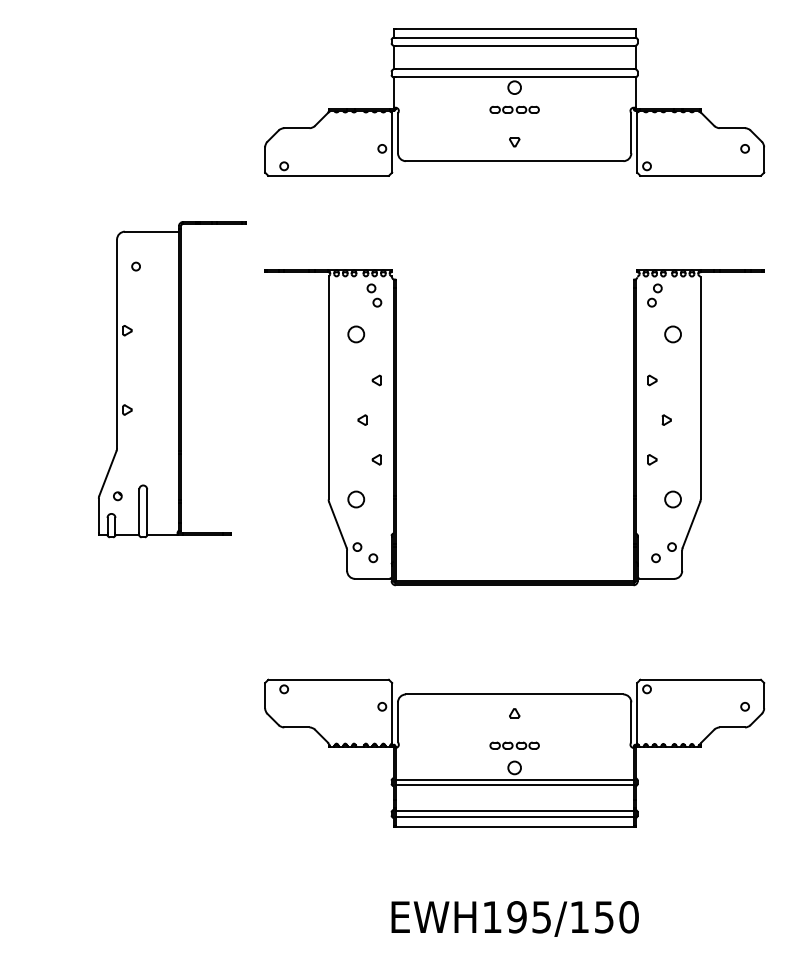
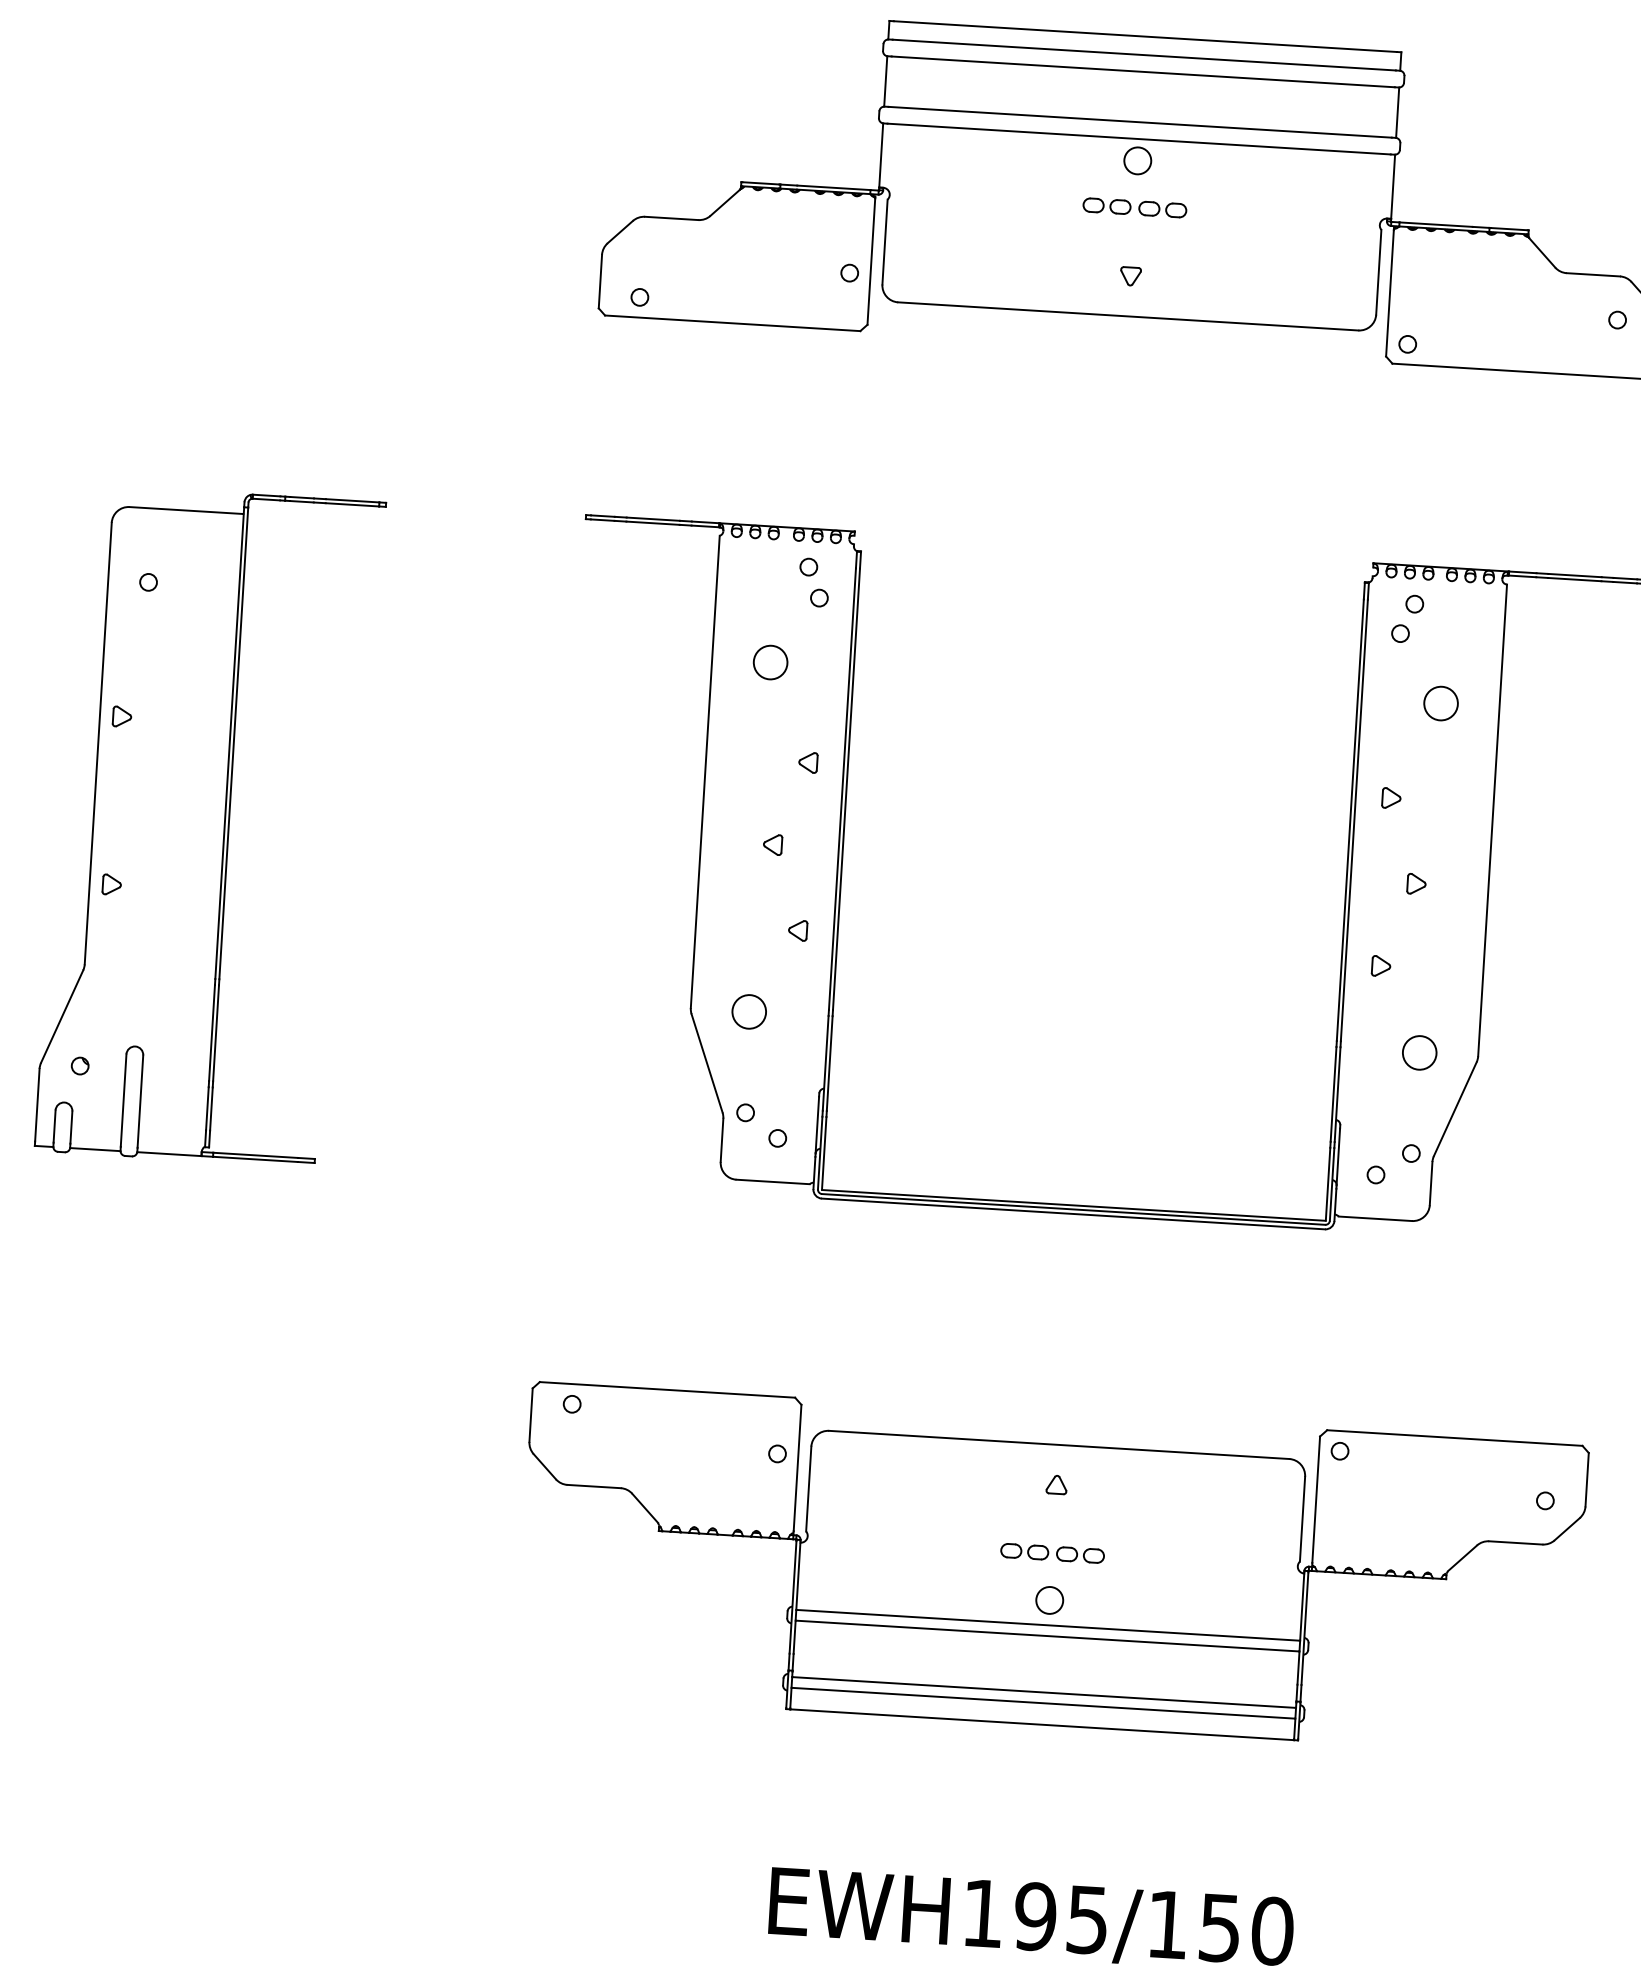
part: (172, 379) -> (210, 825), moved

